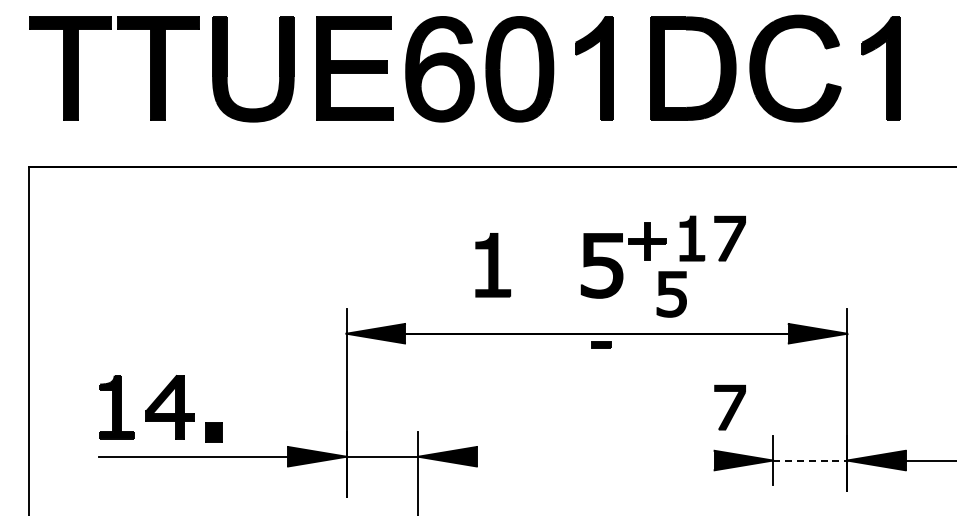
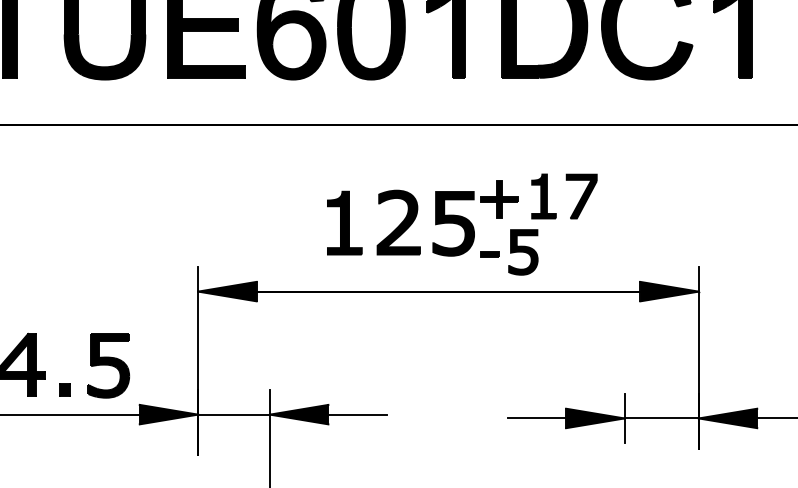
part: (547, 264) -> (399, 222), added
part: (601, 344) -> (490, 254), moved
part: (257, 407) -> (109, 365), added
part: (729, 407) -> (581, 365), removed
part: (212, 432) -> (64, 390), size x0.62
line: (505, 456) -> (357, 414), added
line: (685, 460) -> (537, 418), added
line: (810, 460) -> (662, 418), dashed -> solid

